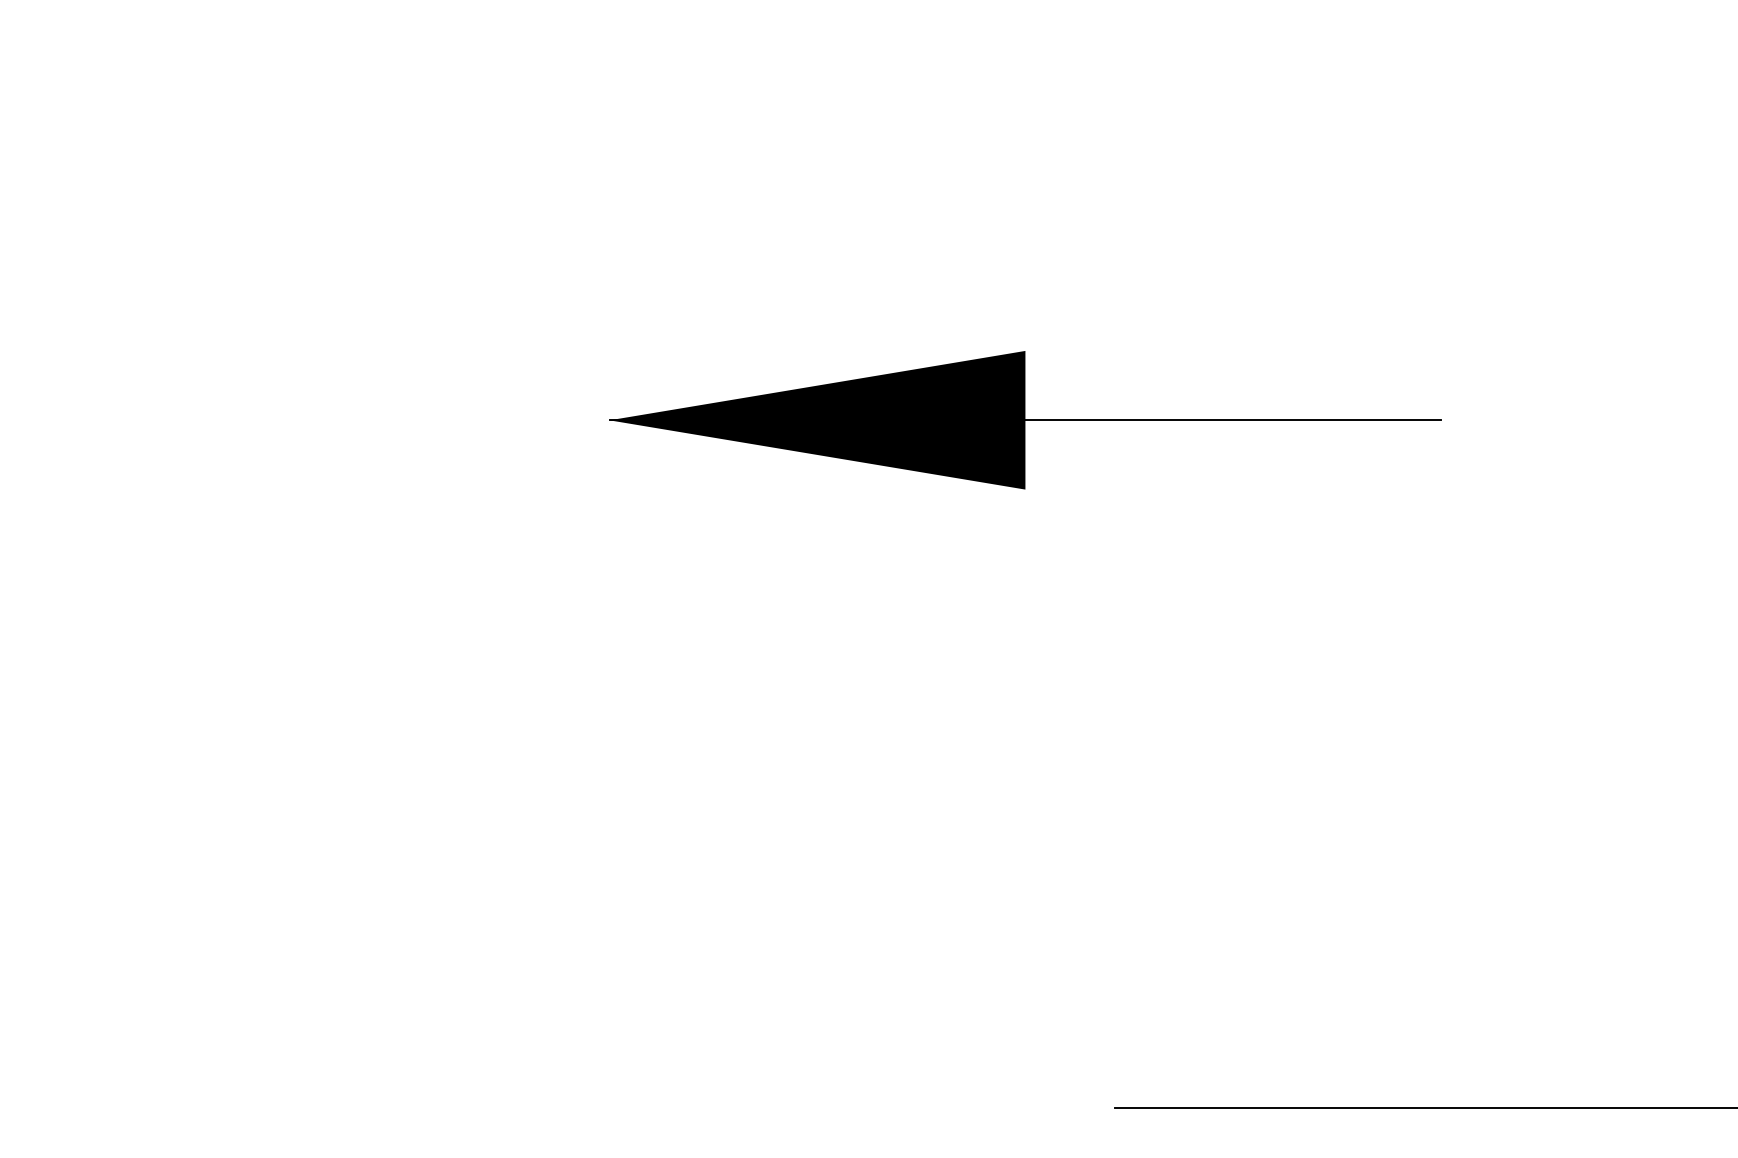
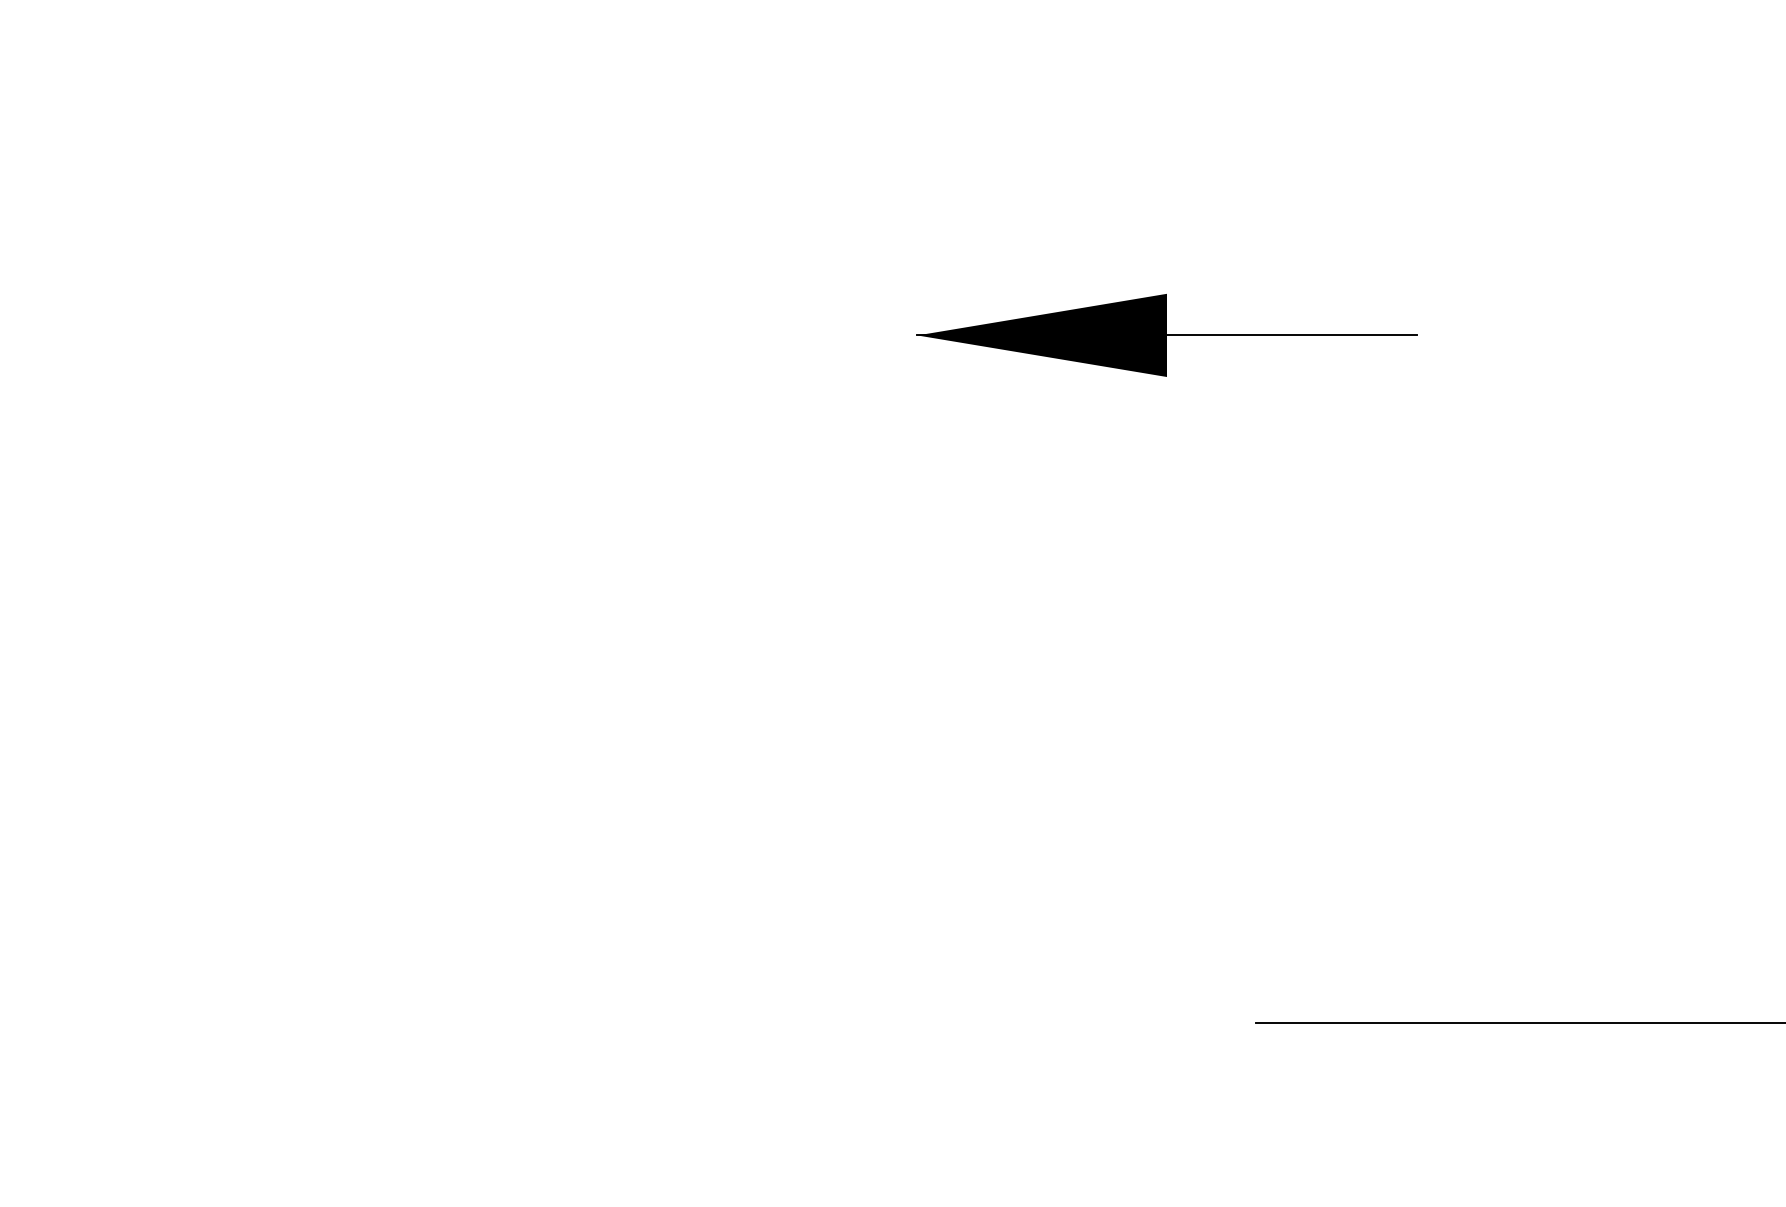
part: (1024, 420) -> (1166, 335), size x0.6

